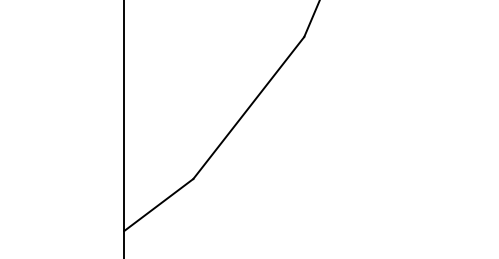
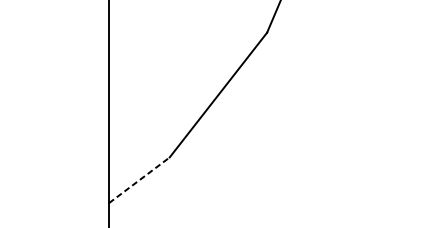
line: (159, 204) -> (139, 179), solid -> dashed

